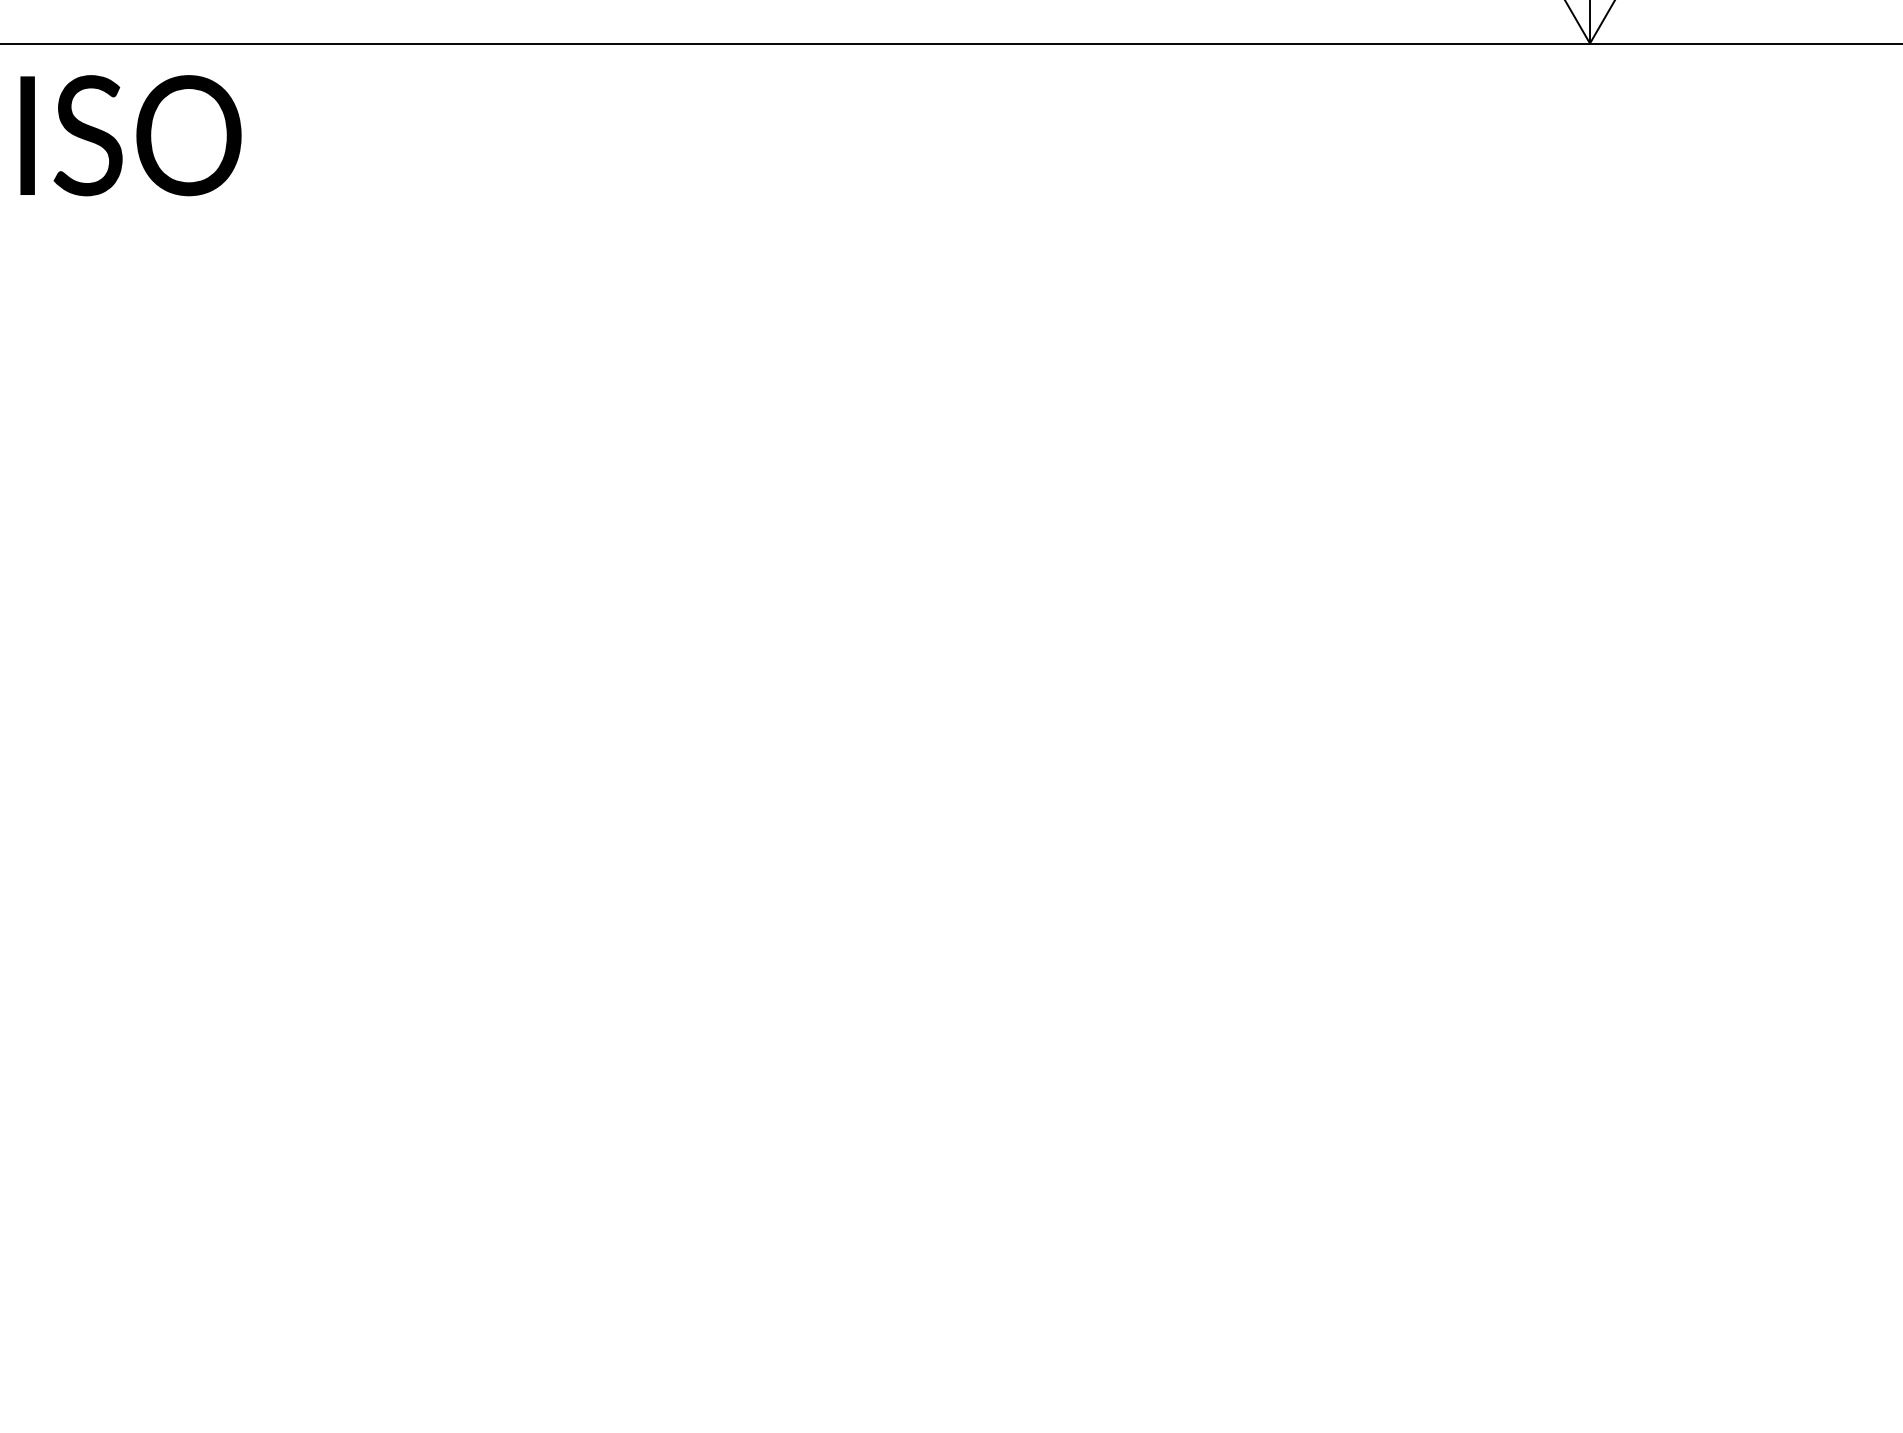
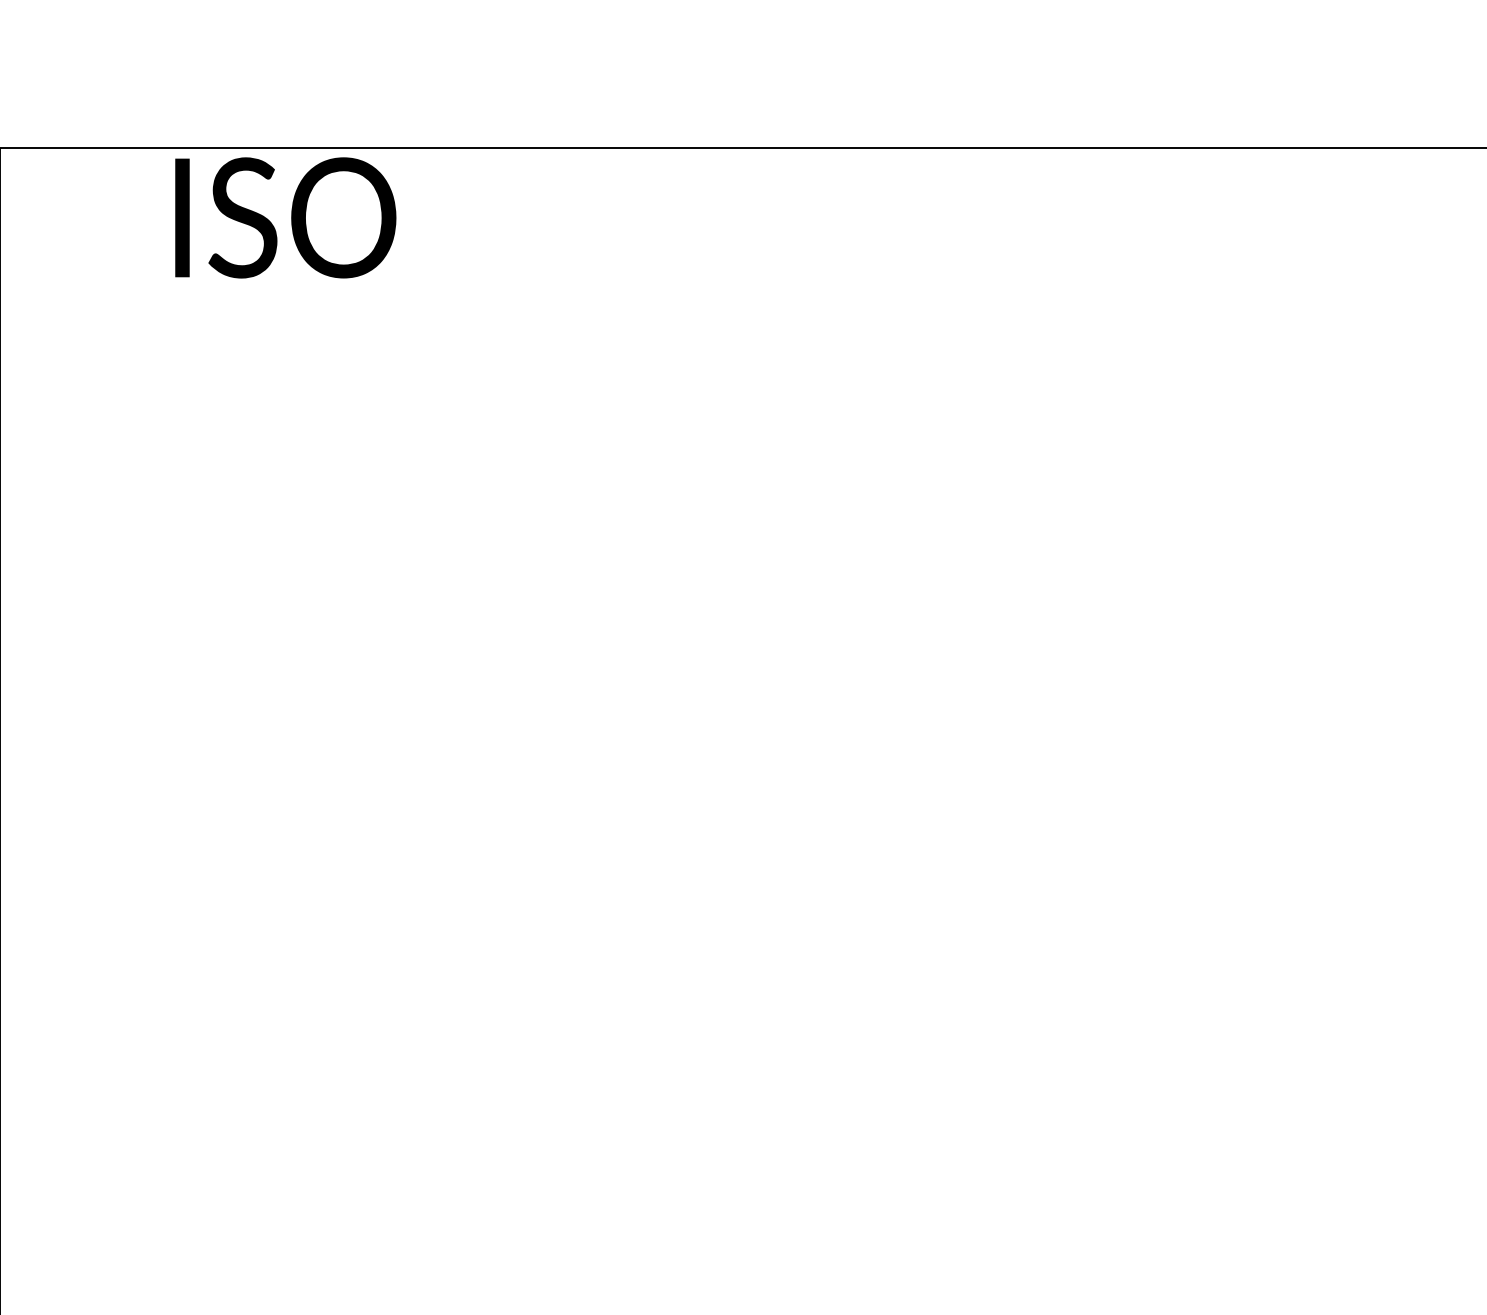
text: (130, 135) -> (285, 217), moved

